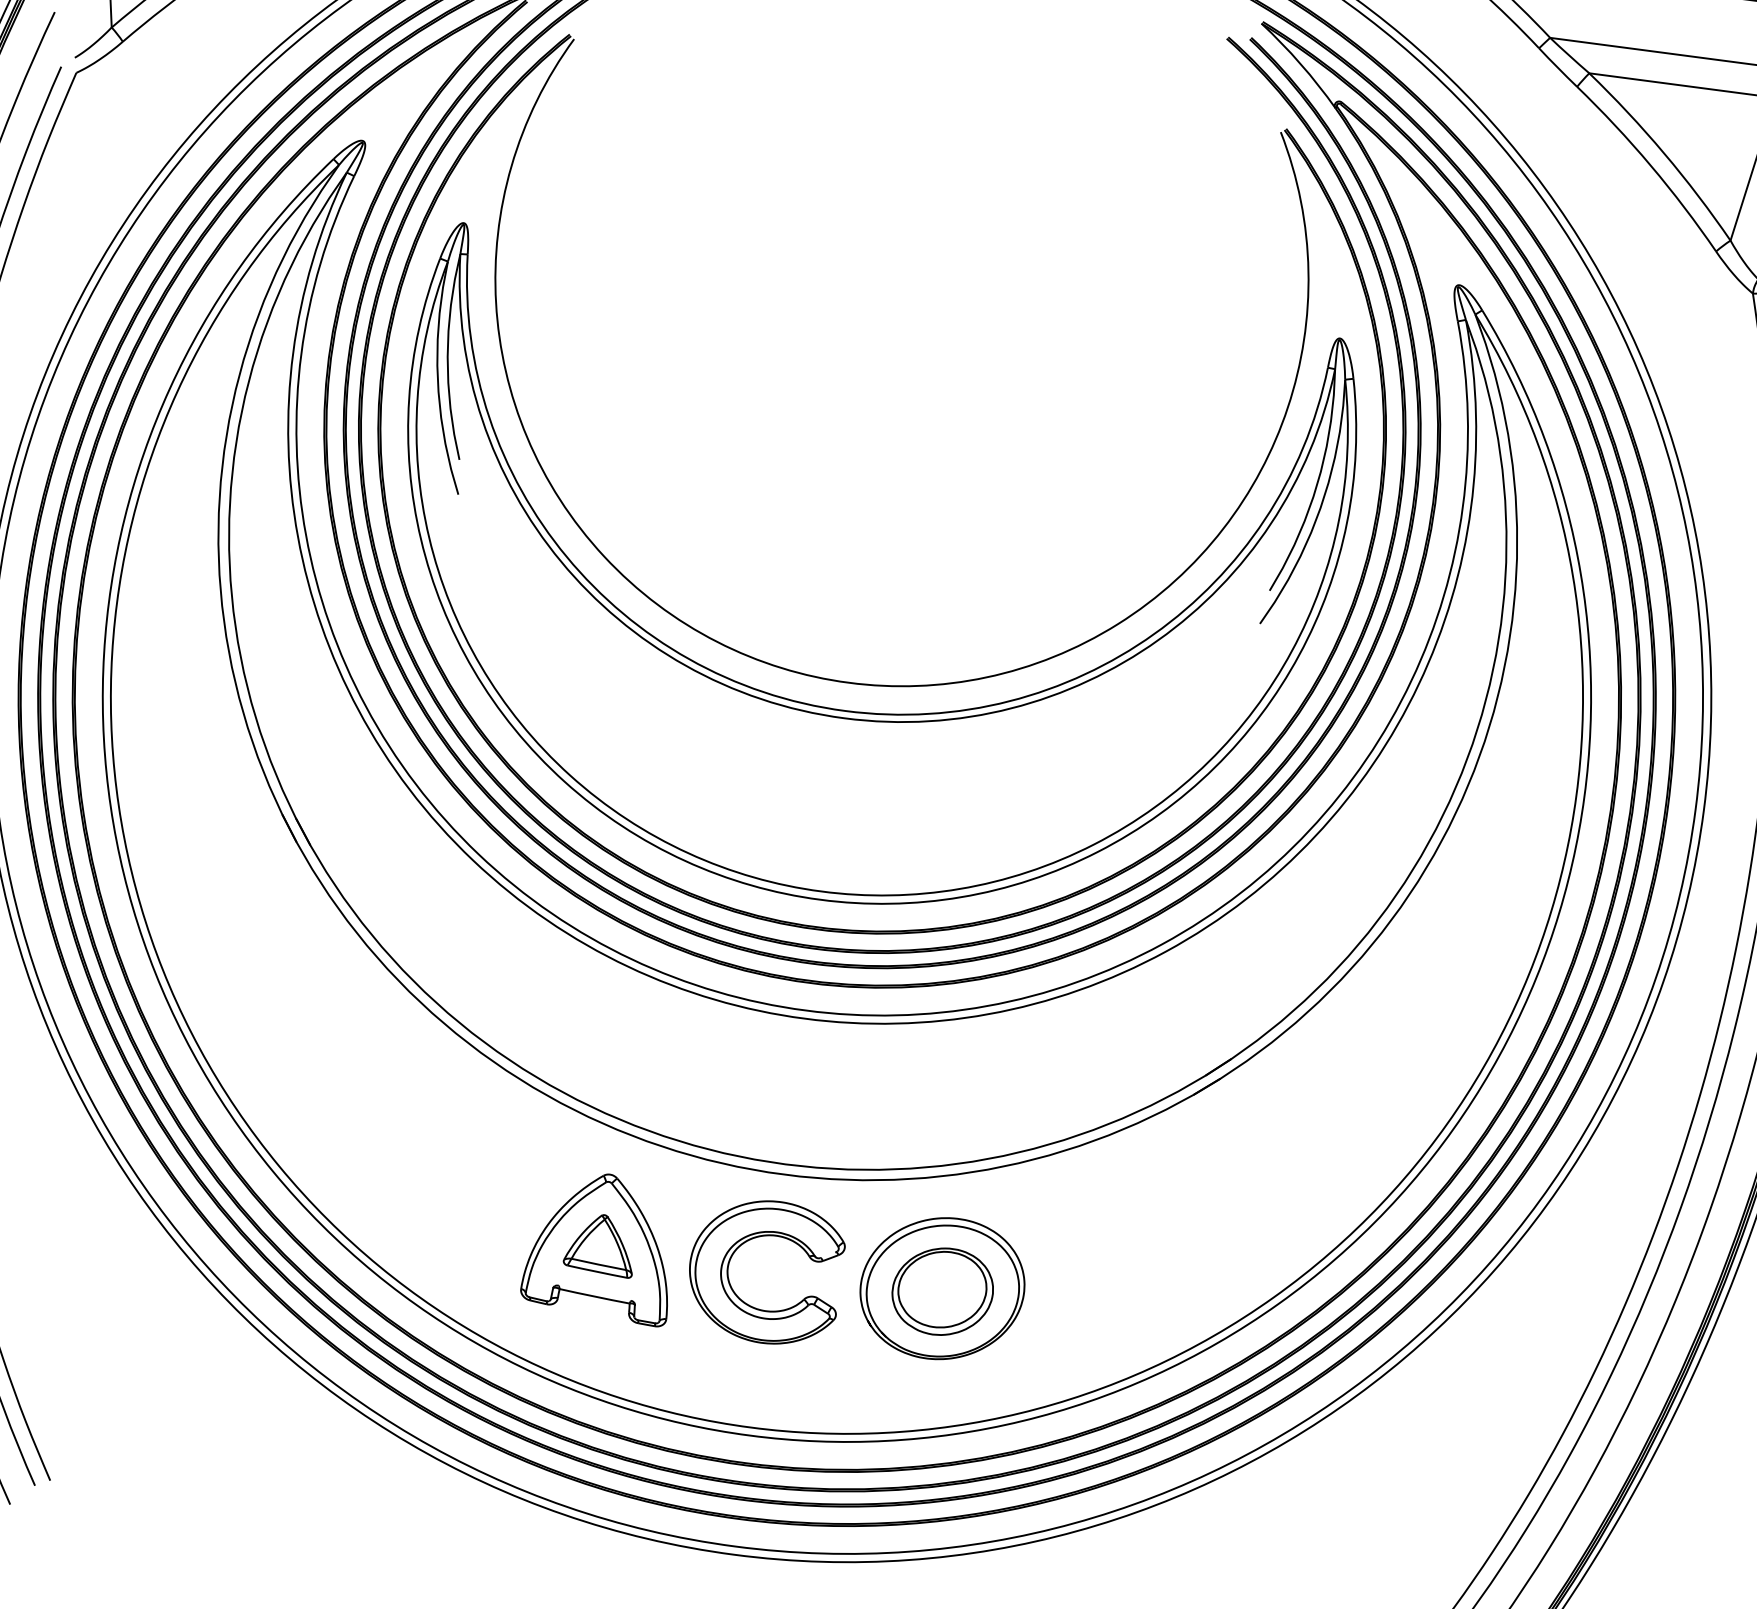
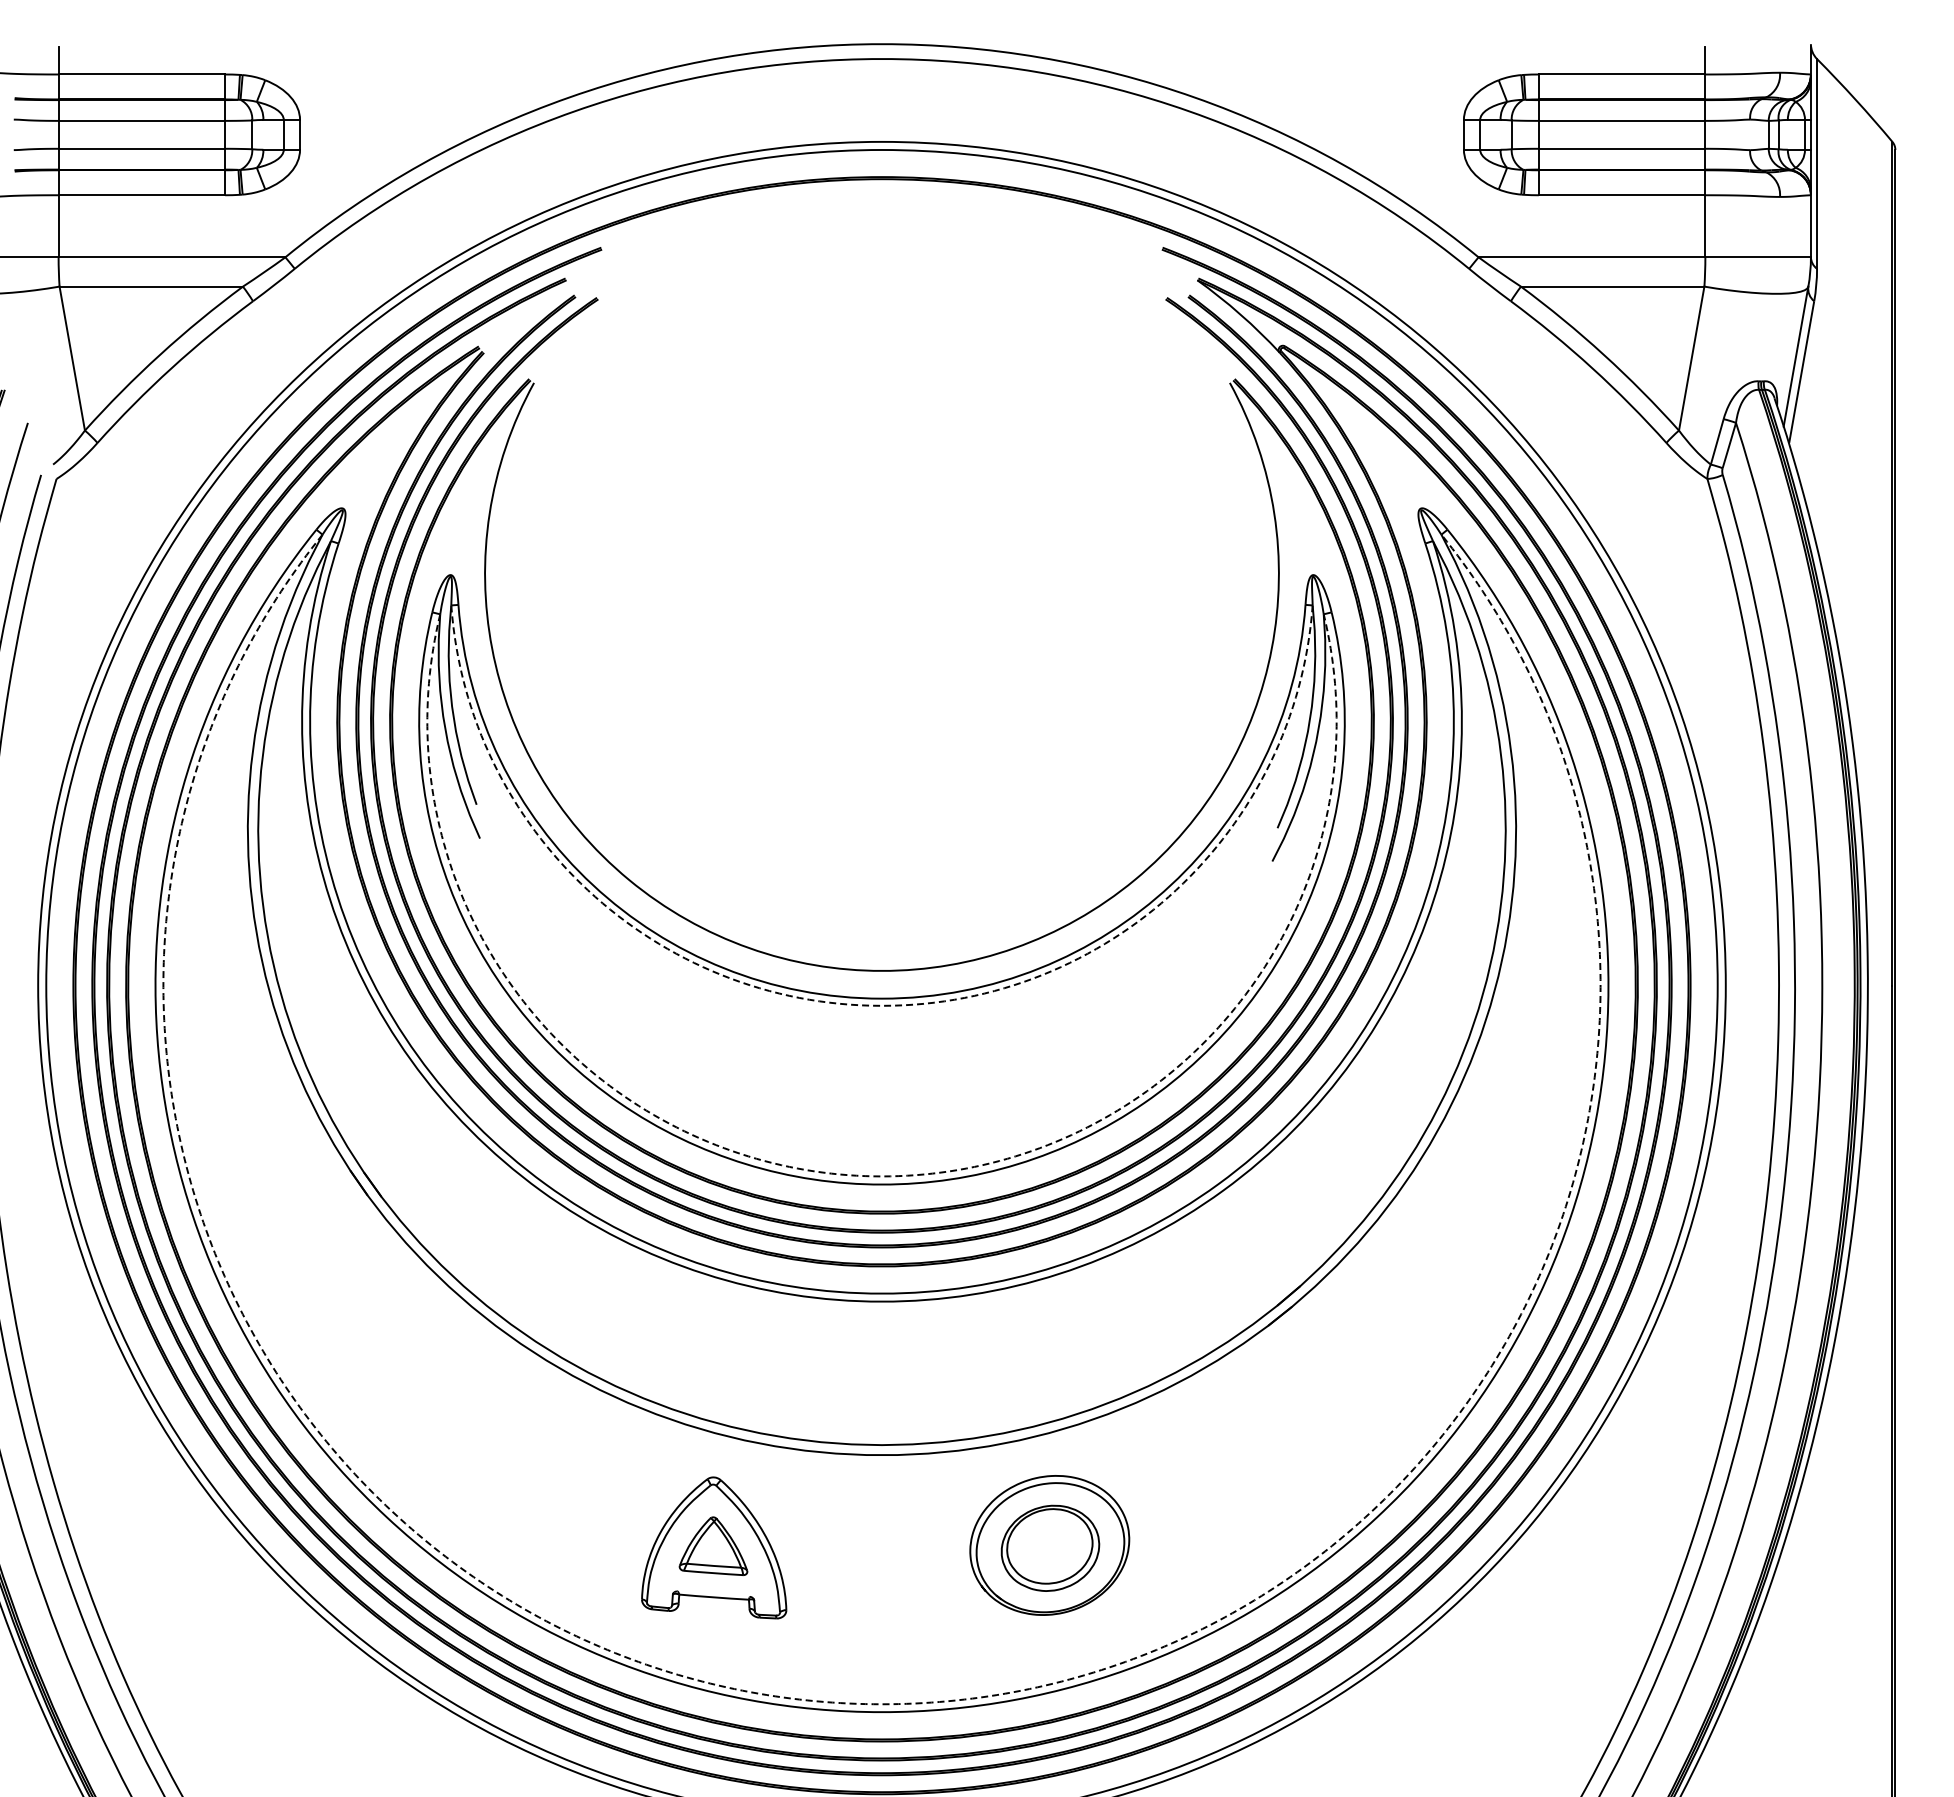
arc: (843, 717) -> (881, 1005), solid -> dashed
arc: (820, 891) -> (881, 1176), solid -> dashed
part: (756, 1238) -> (863, 1520), removed
arc: (750, 1427) -> (881, 1704), solid -> dashed

